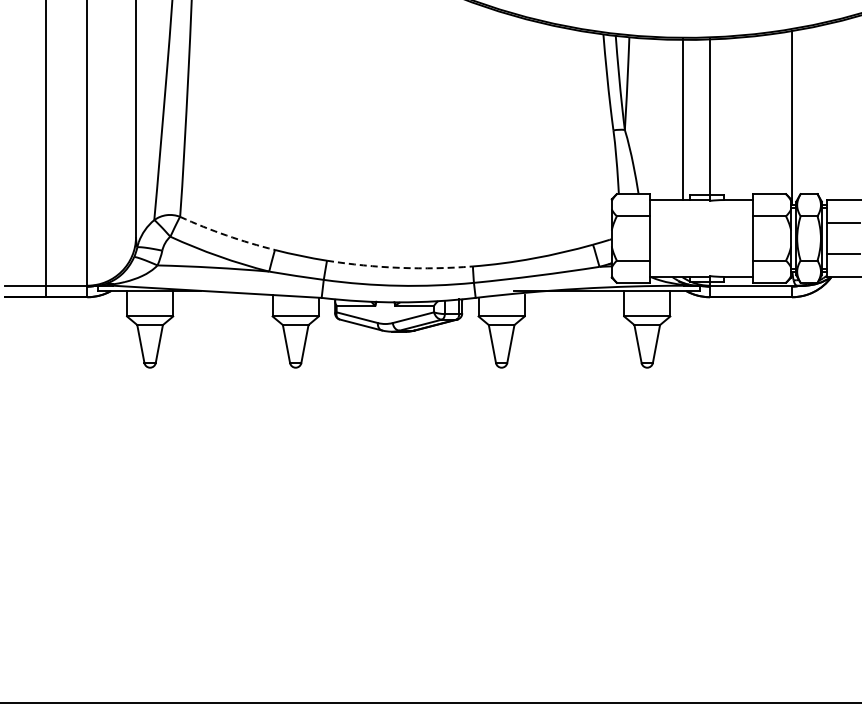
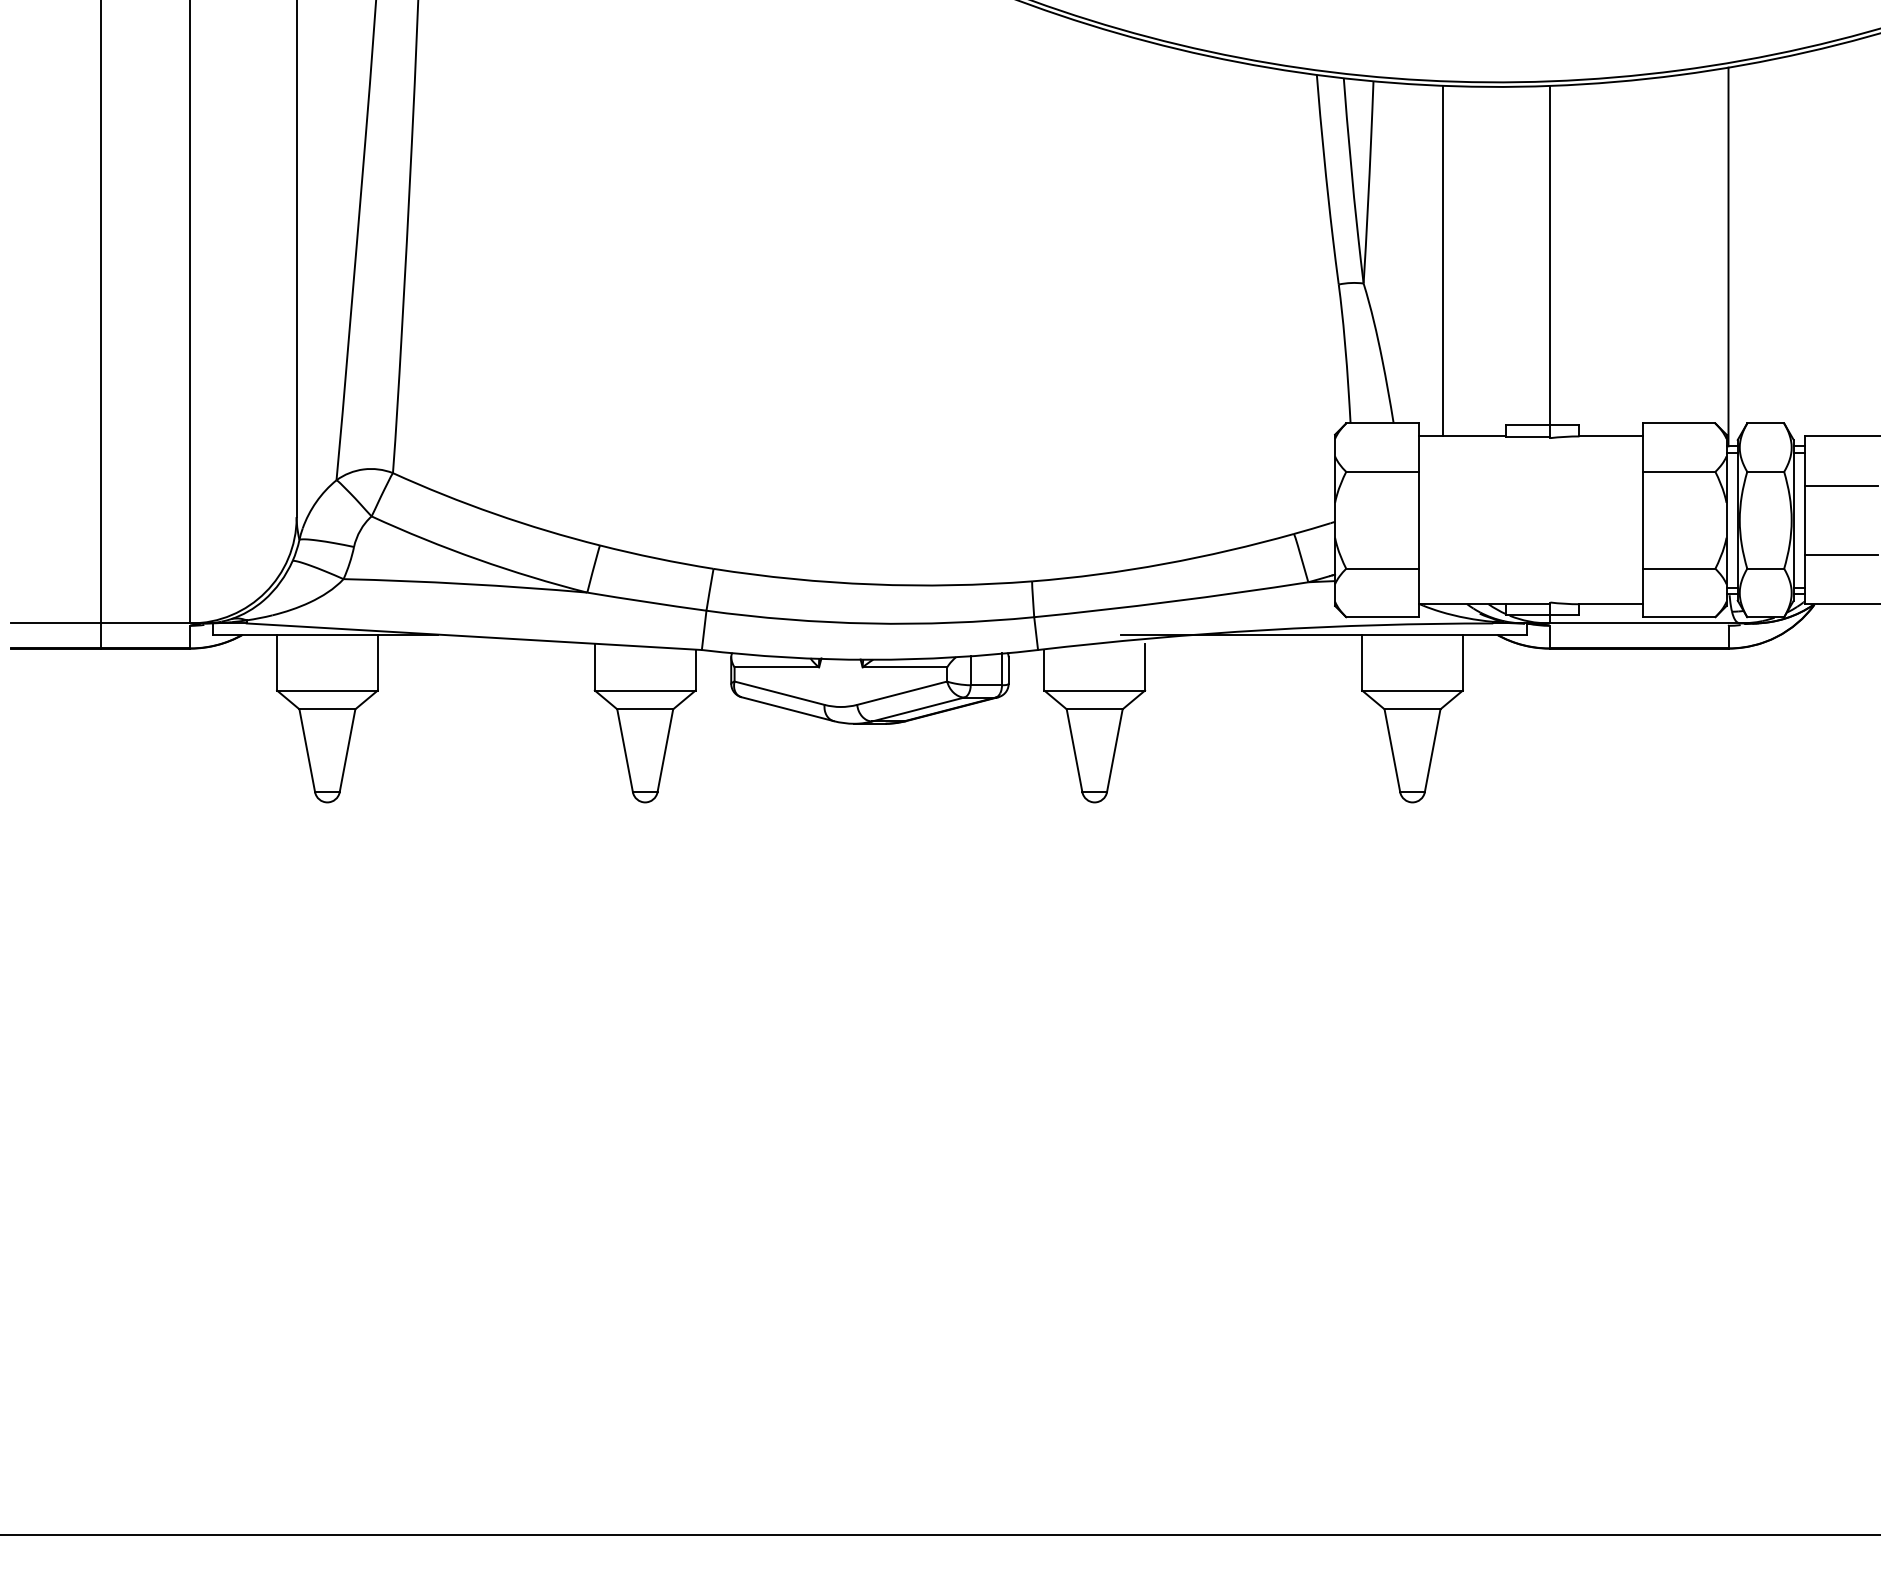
line: (683, 119) -> (1443, 260), moved
arc: (226, 235) -> (494, 513), dashed -> solid
arc: (399, 267) -> (871, 583), dashed -> solid

